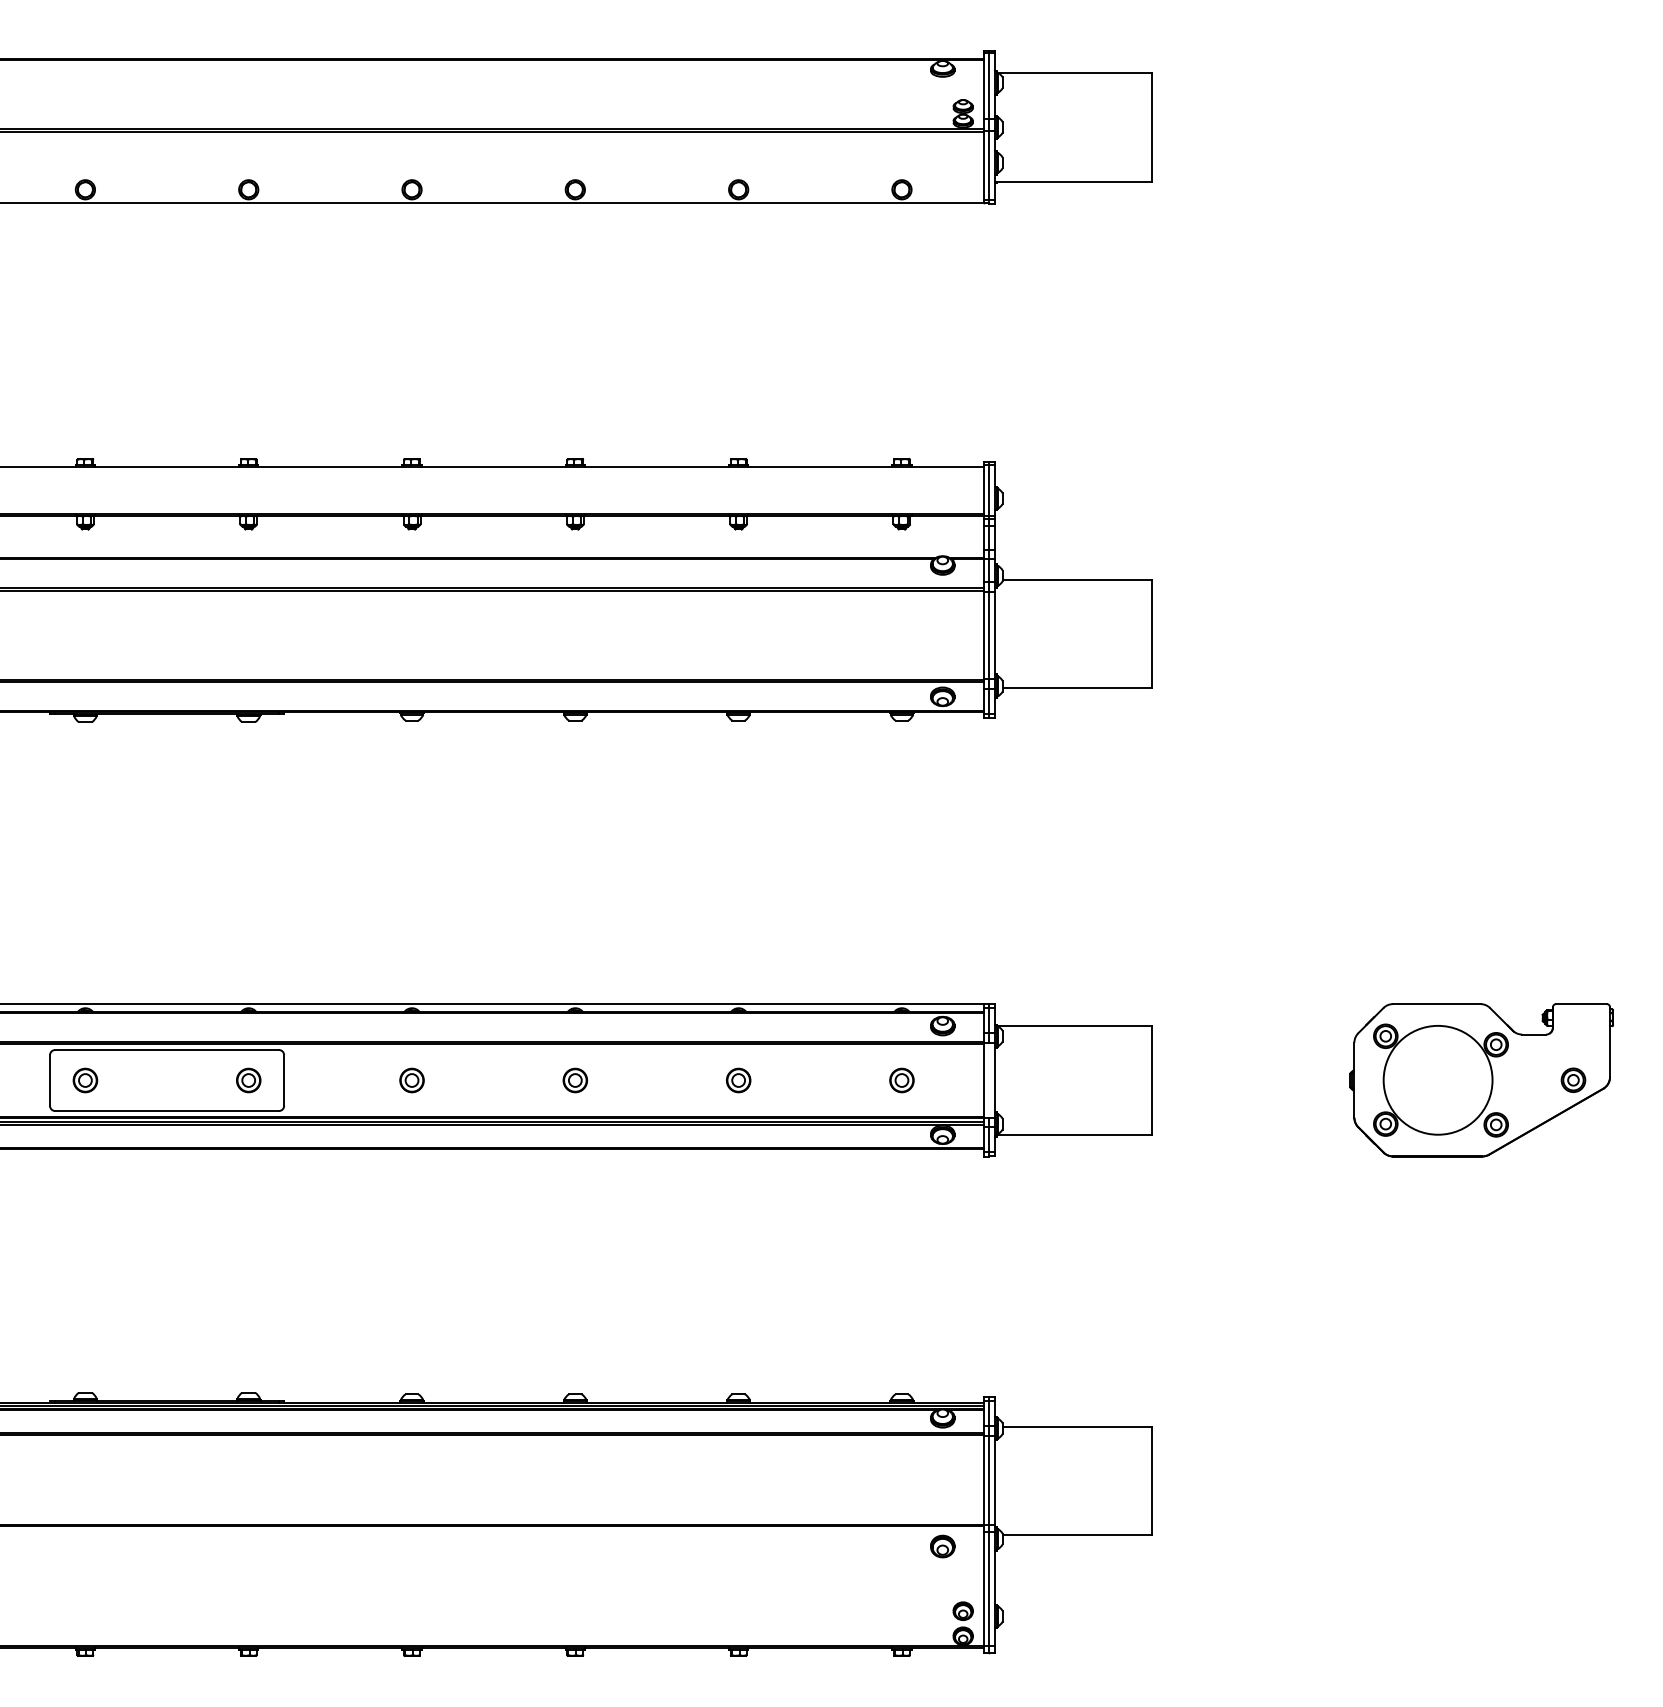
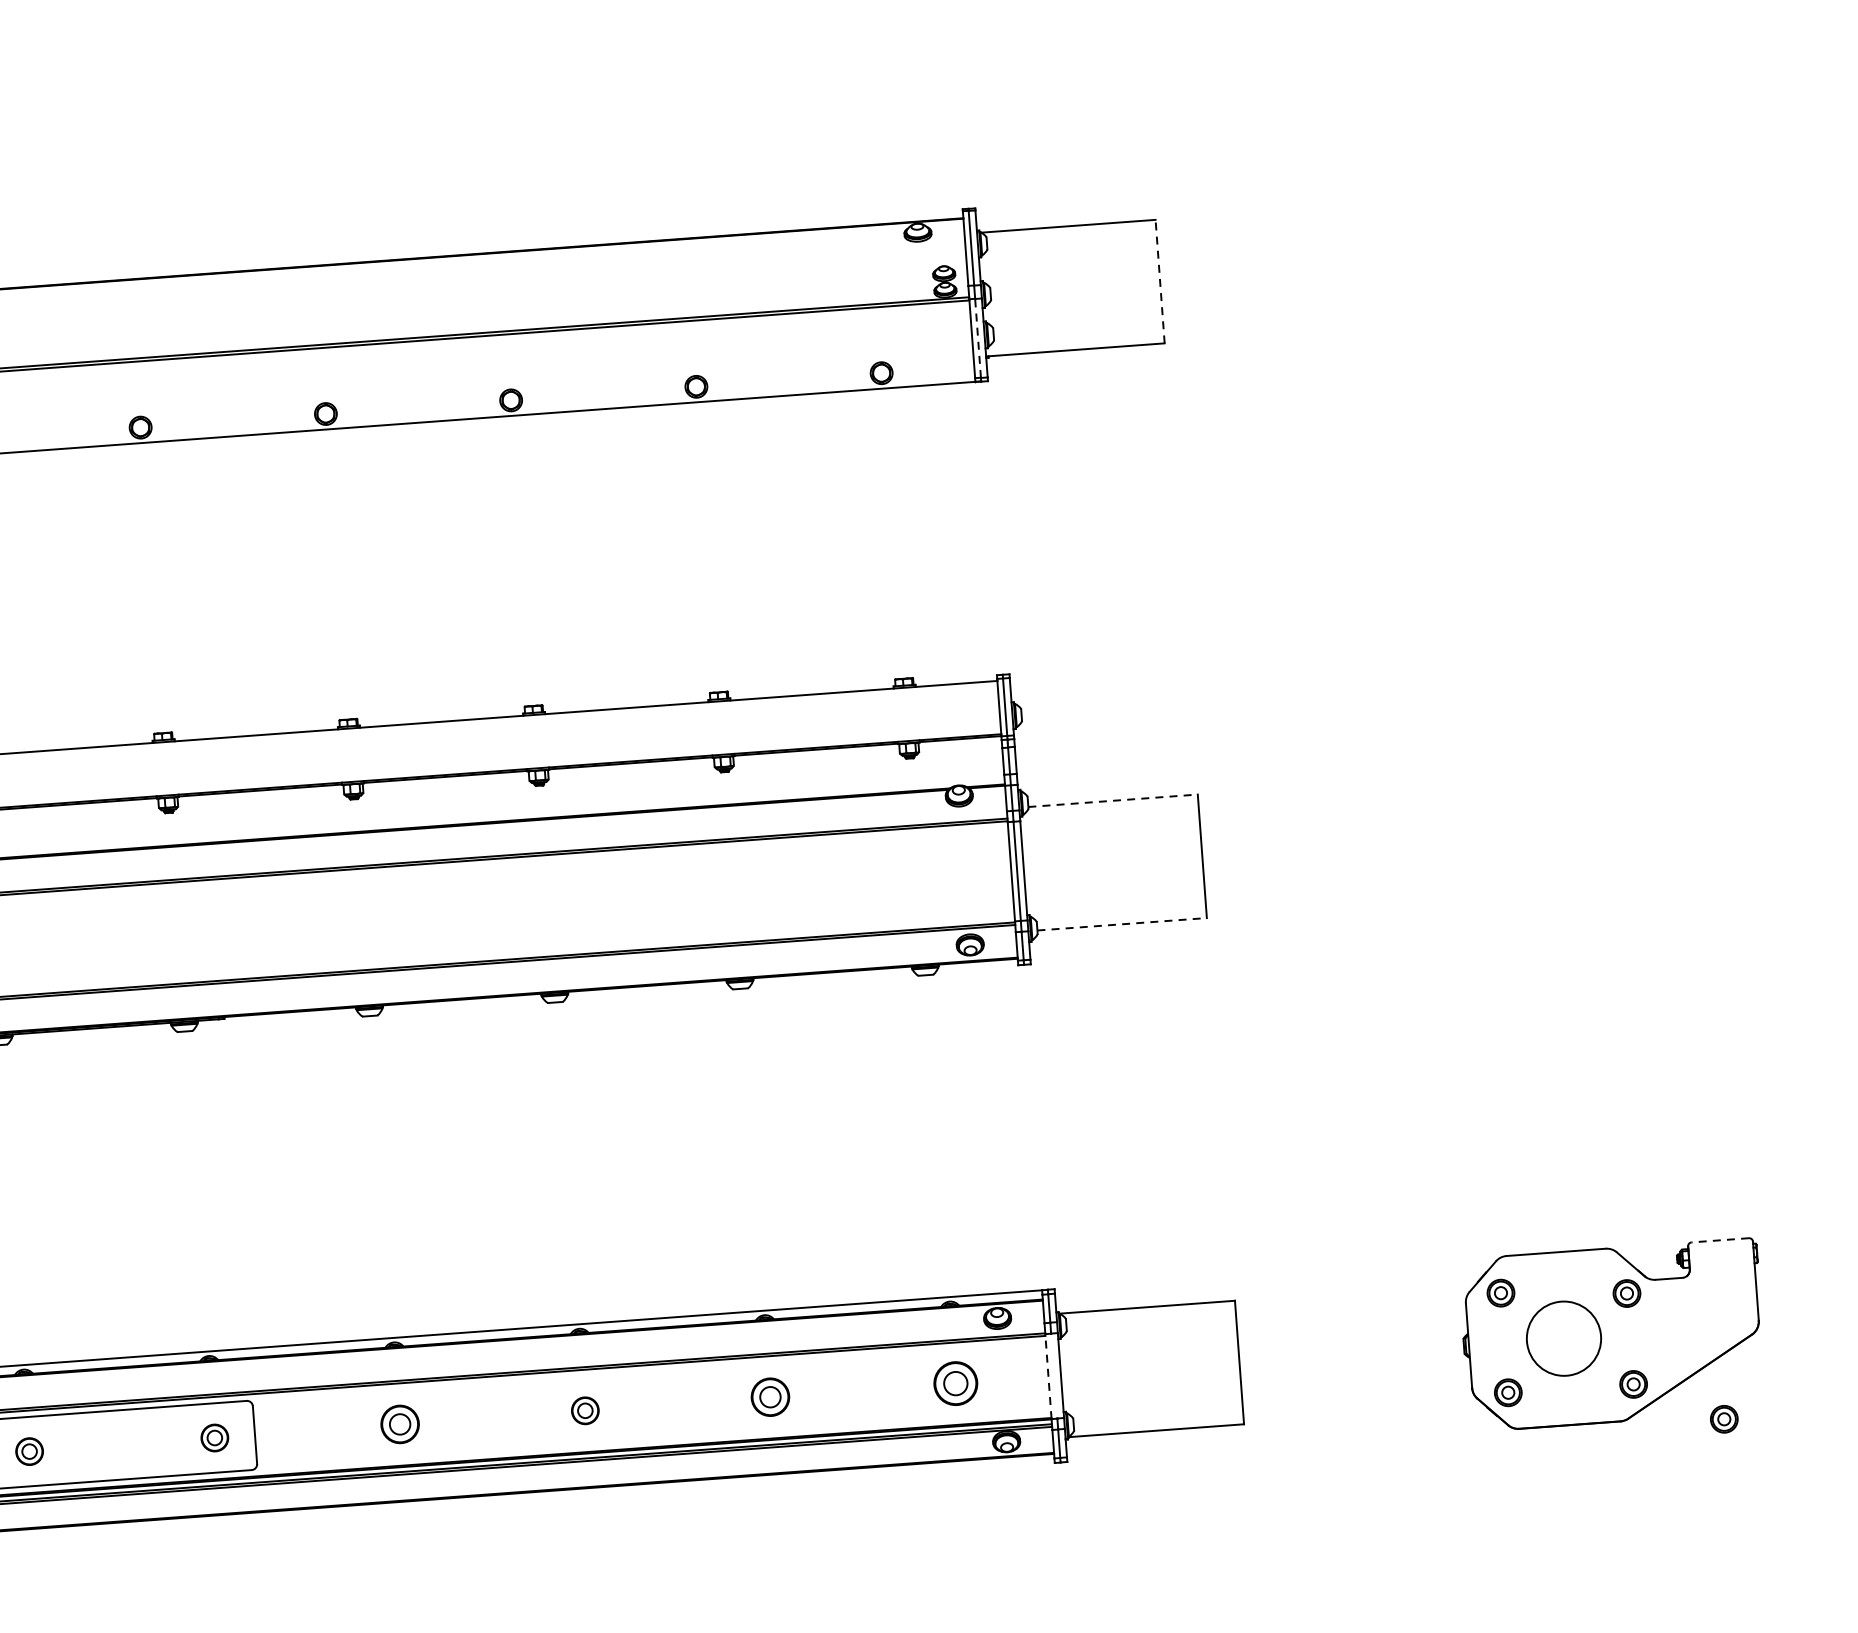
line: (1152, 126) -> (1160, 280), solid -> dashed
line: (988, 165) -> (977, 338), solid -> dashed
line: (1077, 579) -> (1113, 800), solid -> dashed
line: (1077, 688) -> (1122, 924), solid -> dashed
line: (1580, 1004) -> (1719, 1240), solid -> dashed
line: (983, 1079) -> (1048, 1375), solid -> dashed
circle: (1437, 1079) -> (1563, 1337), size x0.6
part: (1573, 1079) -> (1724, 1418), moved
part: (411, 1080) -> (399, 1424), size x1.4
part: (738, 1080) -> (770, 1397), size x1.4
part: (901, 1080) -> (955, 1383), size x1.6

